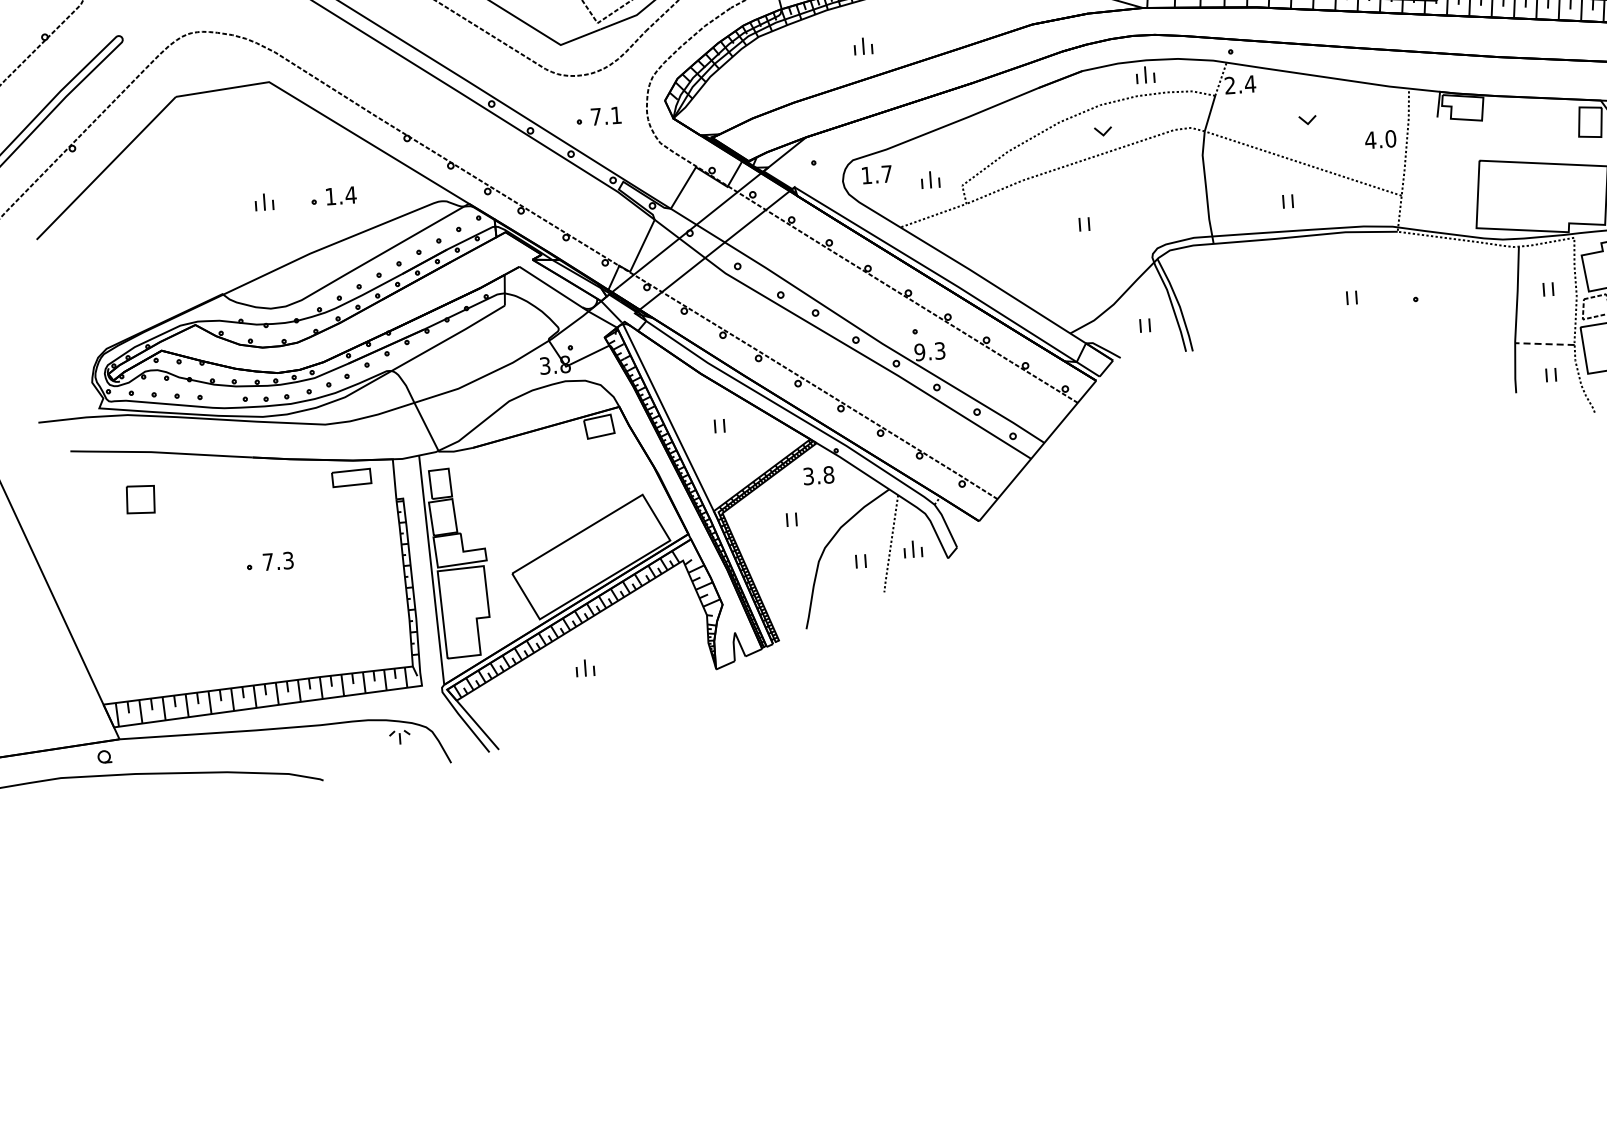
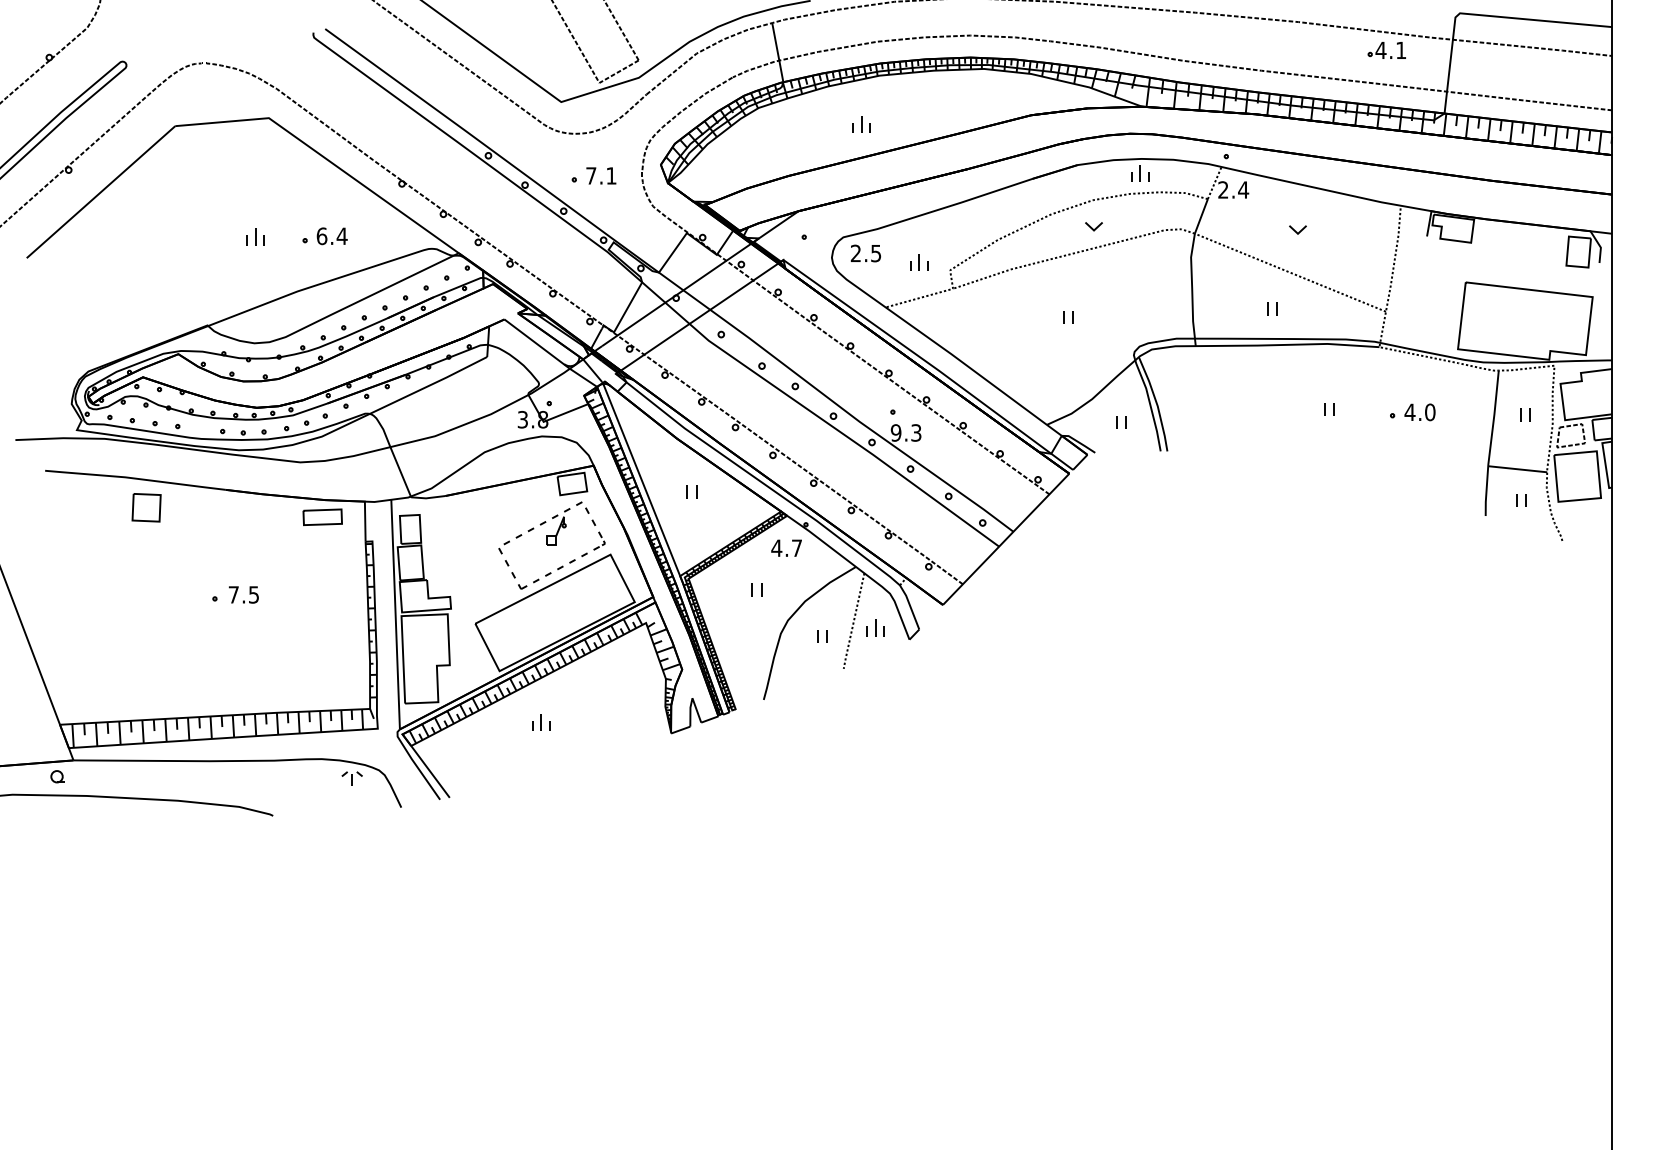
text: (1380, 139) -> (1419, 412), moved
text: (876, 174) -> (865, 253), 1.7 -> 2.5
text: (330, 196) -> (321, 236), 1.4 -> 6.4
line: (1544, 344) -> (1517, 469), dashed -> solid
text: (818, 475) -> (786, 548), 3.8 -> 4.7
part: (582, 489) -> (551, 545), added
part: (140, 499) -> (146, 507), moved
text: (287, 560) -> (253, 594), 7.3 -> 7.5

